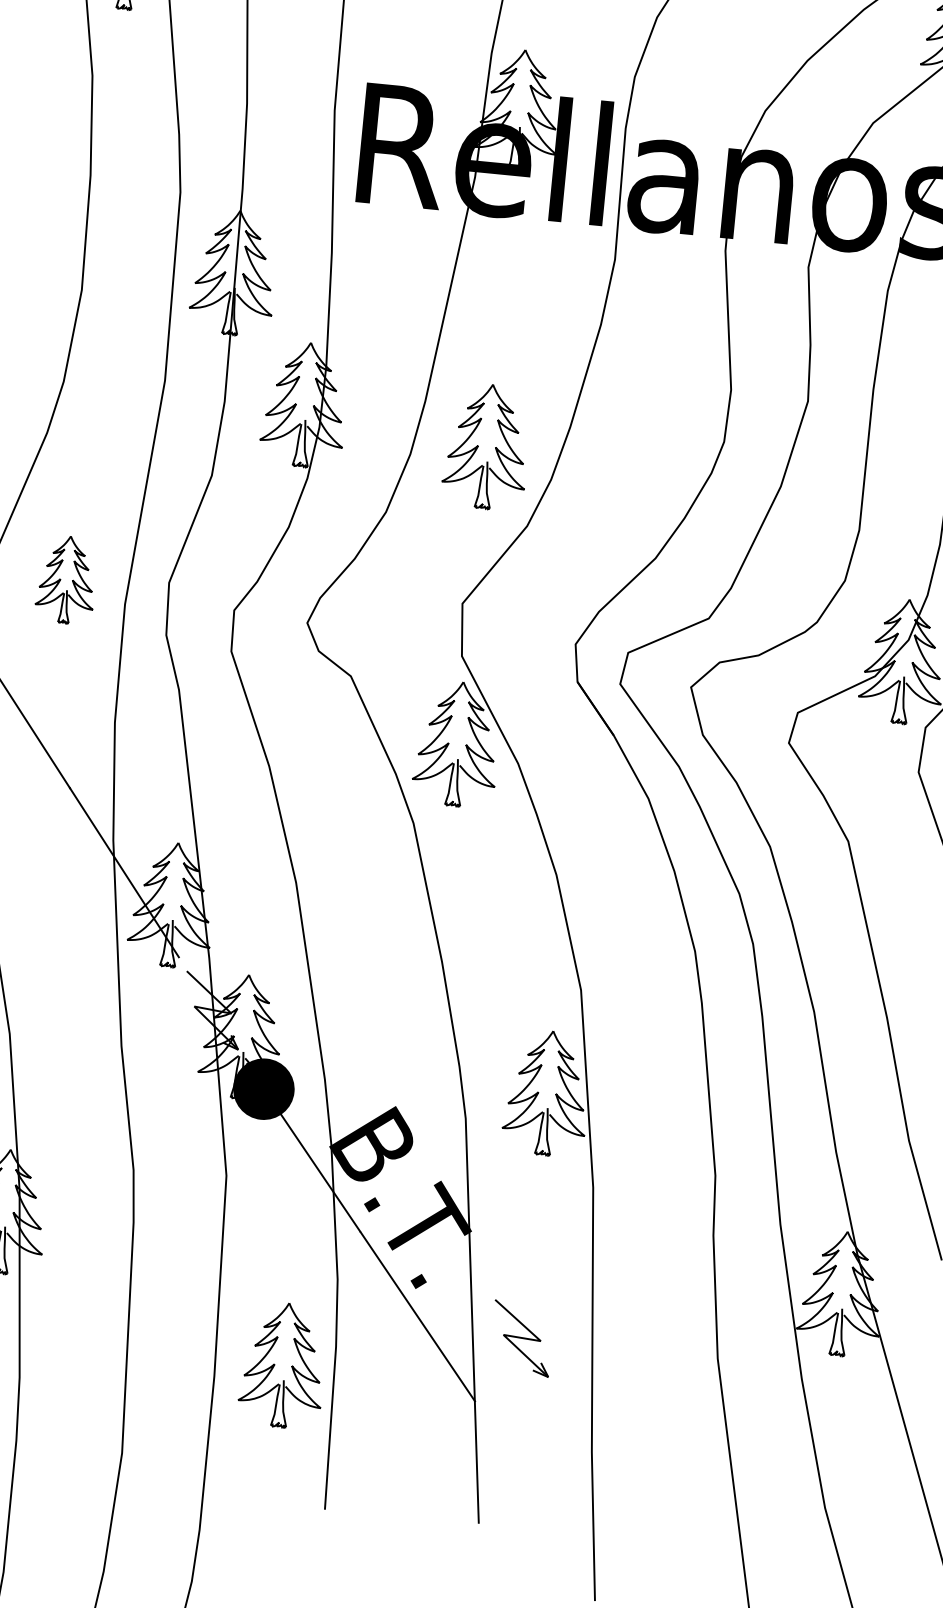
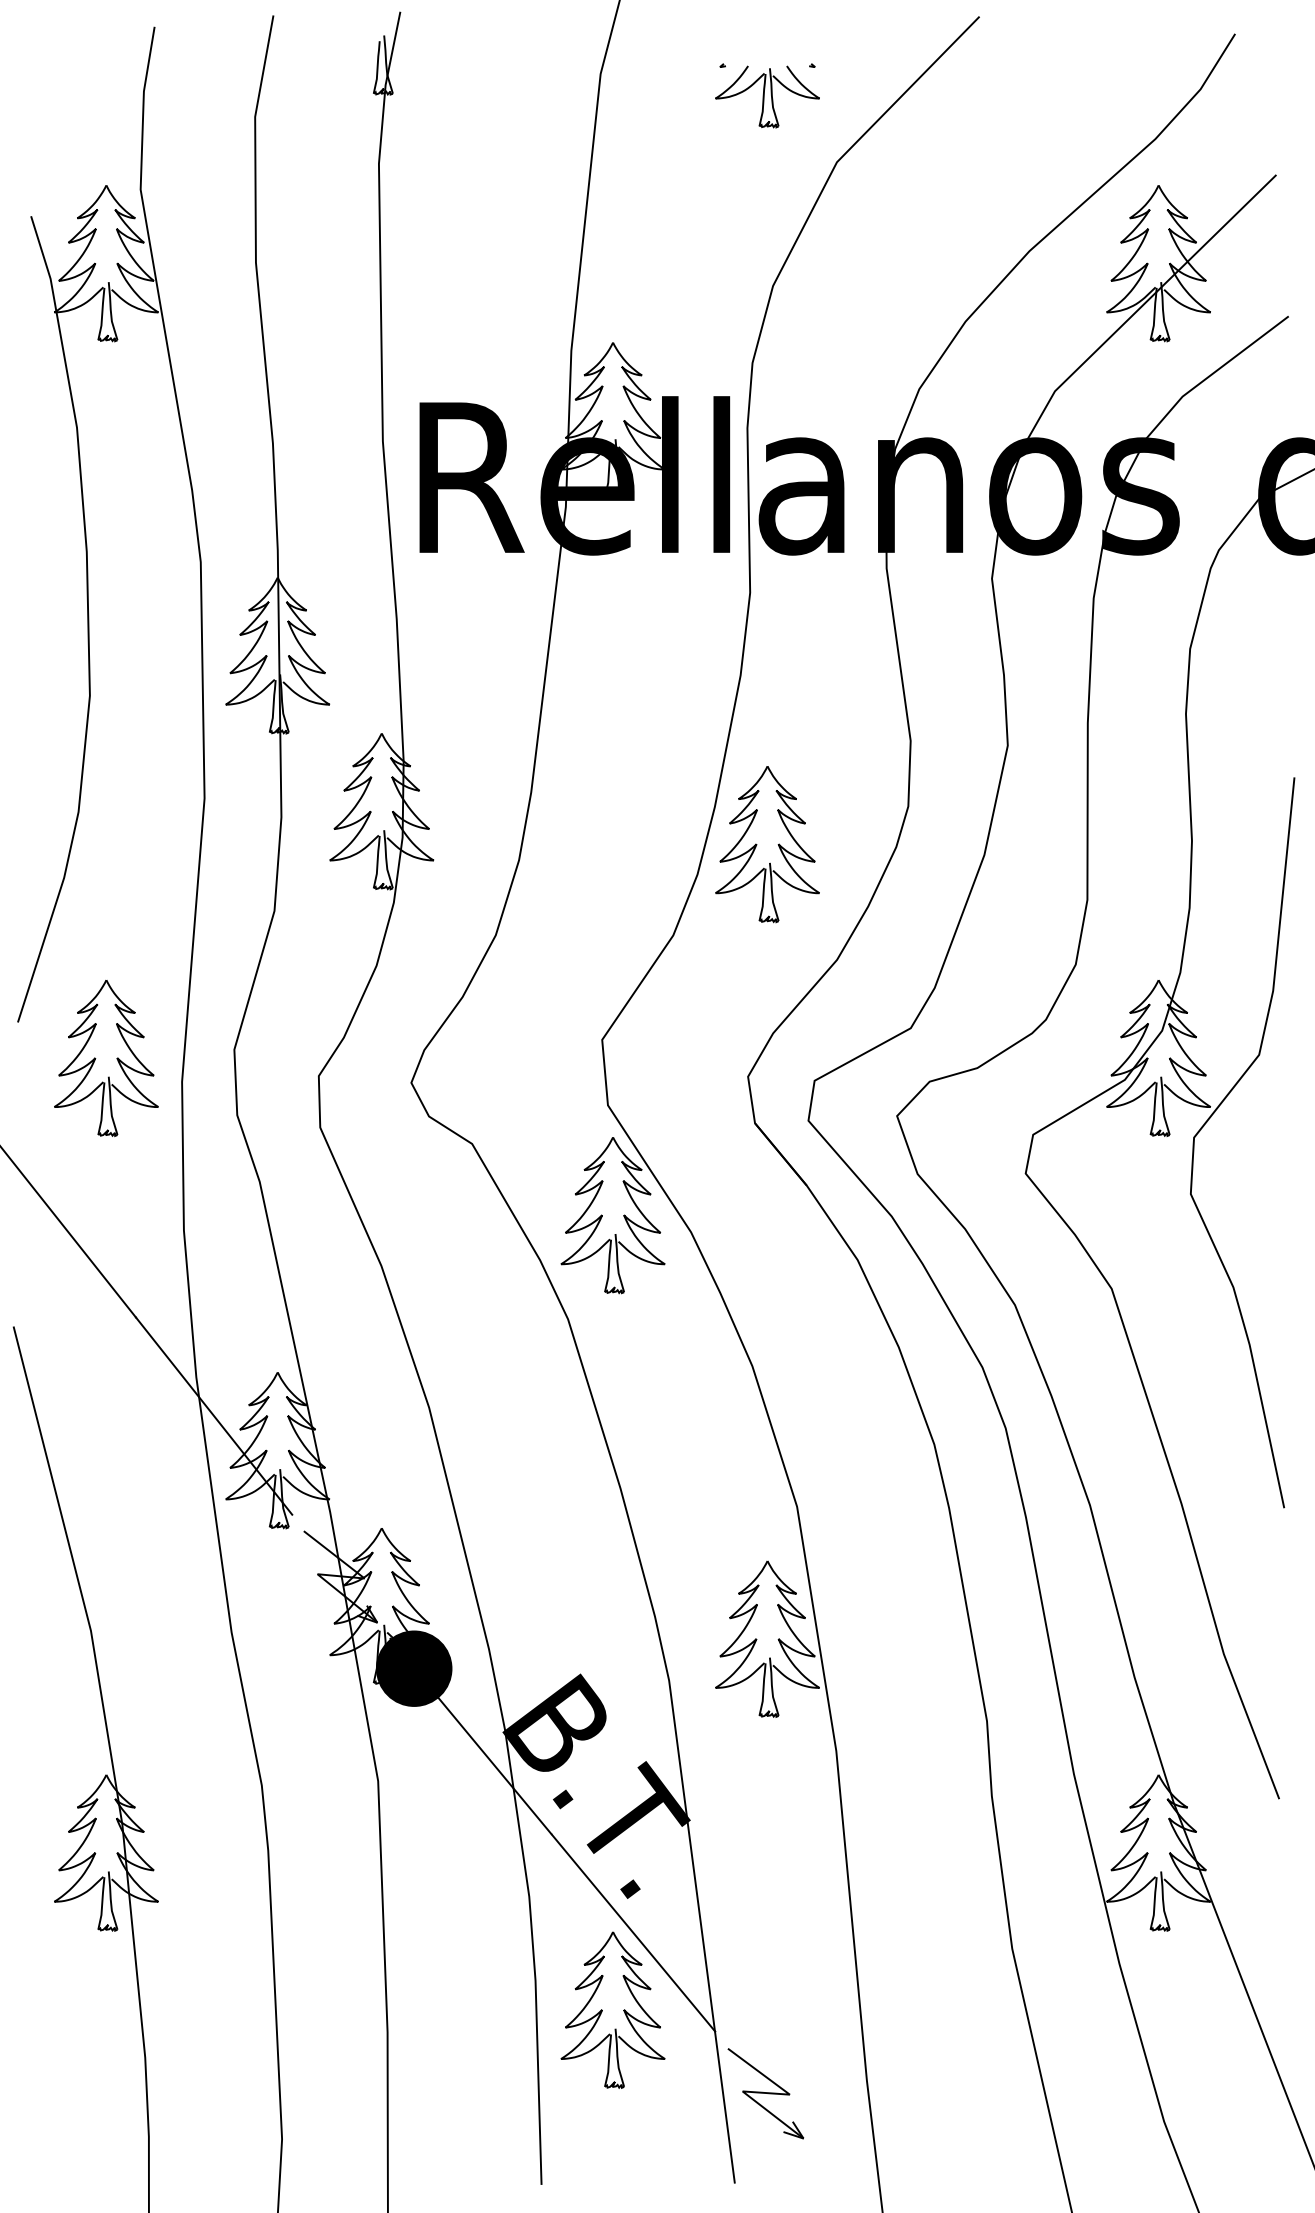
part: (486, 446) -> (767, 844), moved
part: (66, 579) -> (106, 1058), size x1.43
part: (521, 1338) -> (765, 2093), moved
part: (282, 1364) -> (612, 2009), moved

